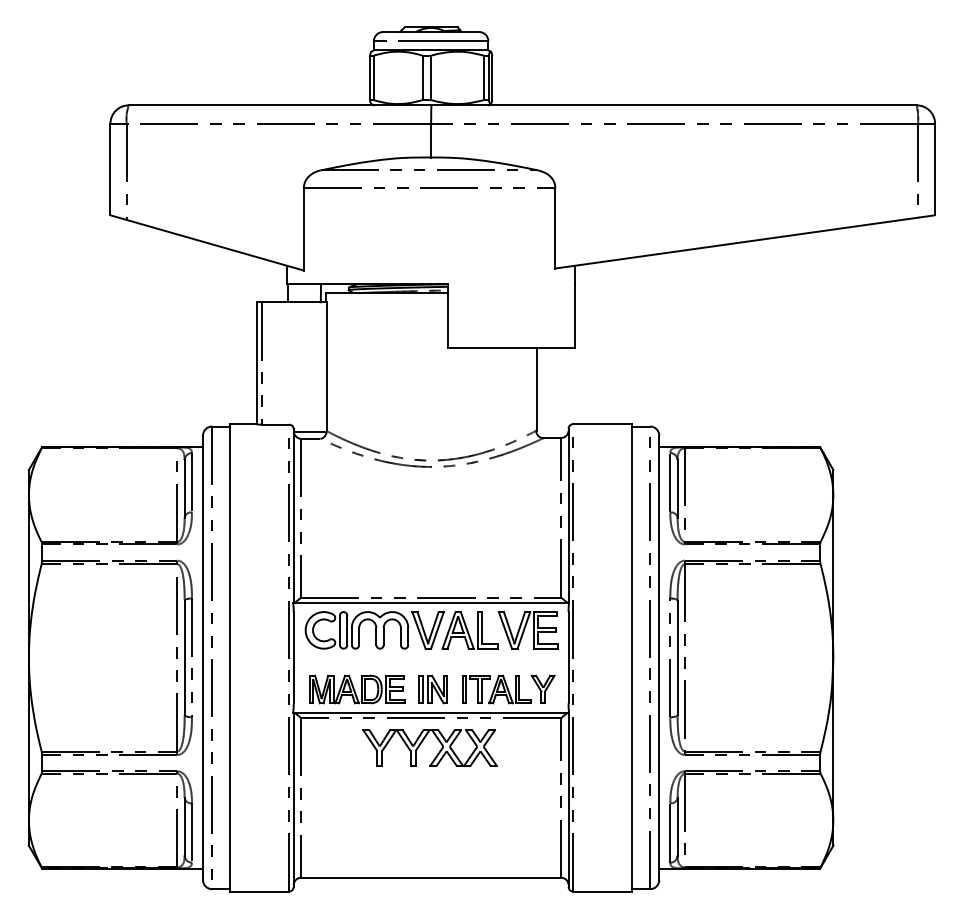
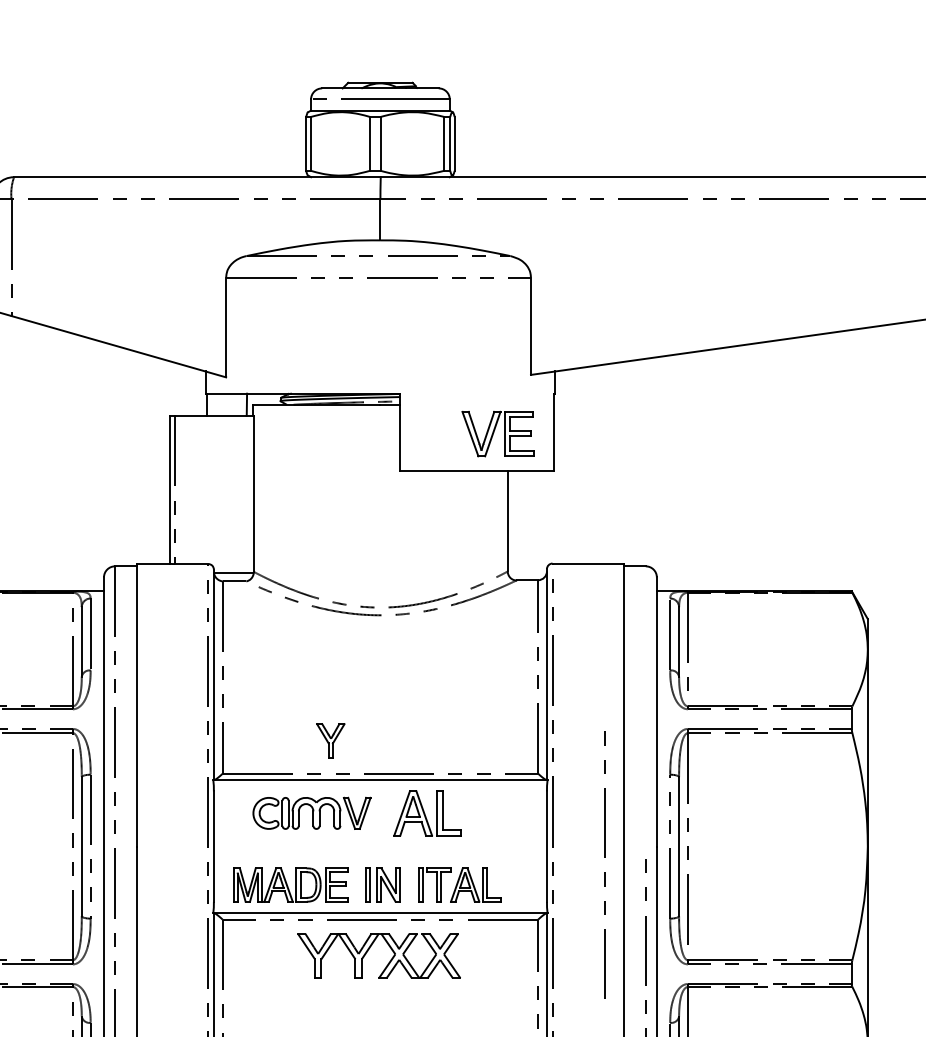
line: (649, 553) -> (603, 872), moved
part: (374, 630) -> (311, 813), size x0.7
part: (527, 630) -> (497, 434), moved
part: (542, 688) -> (329, 739), moved

